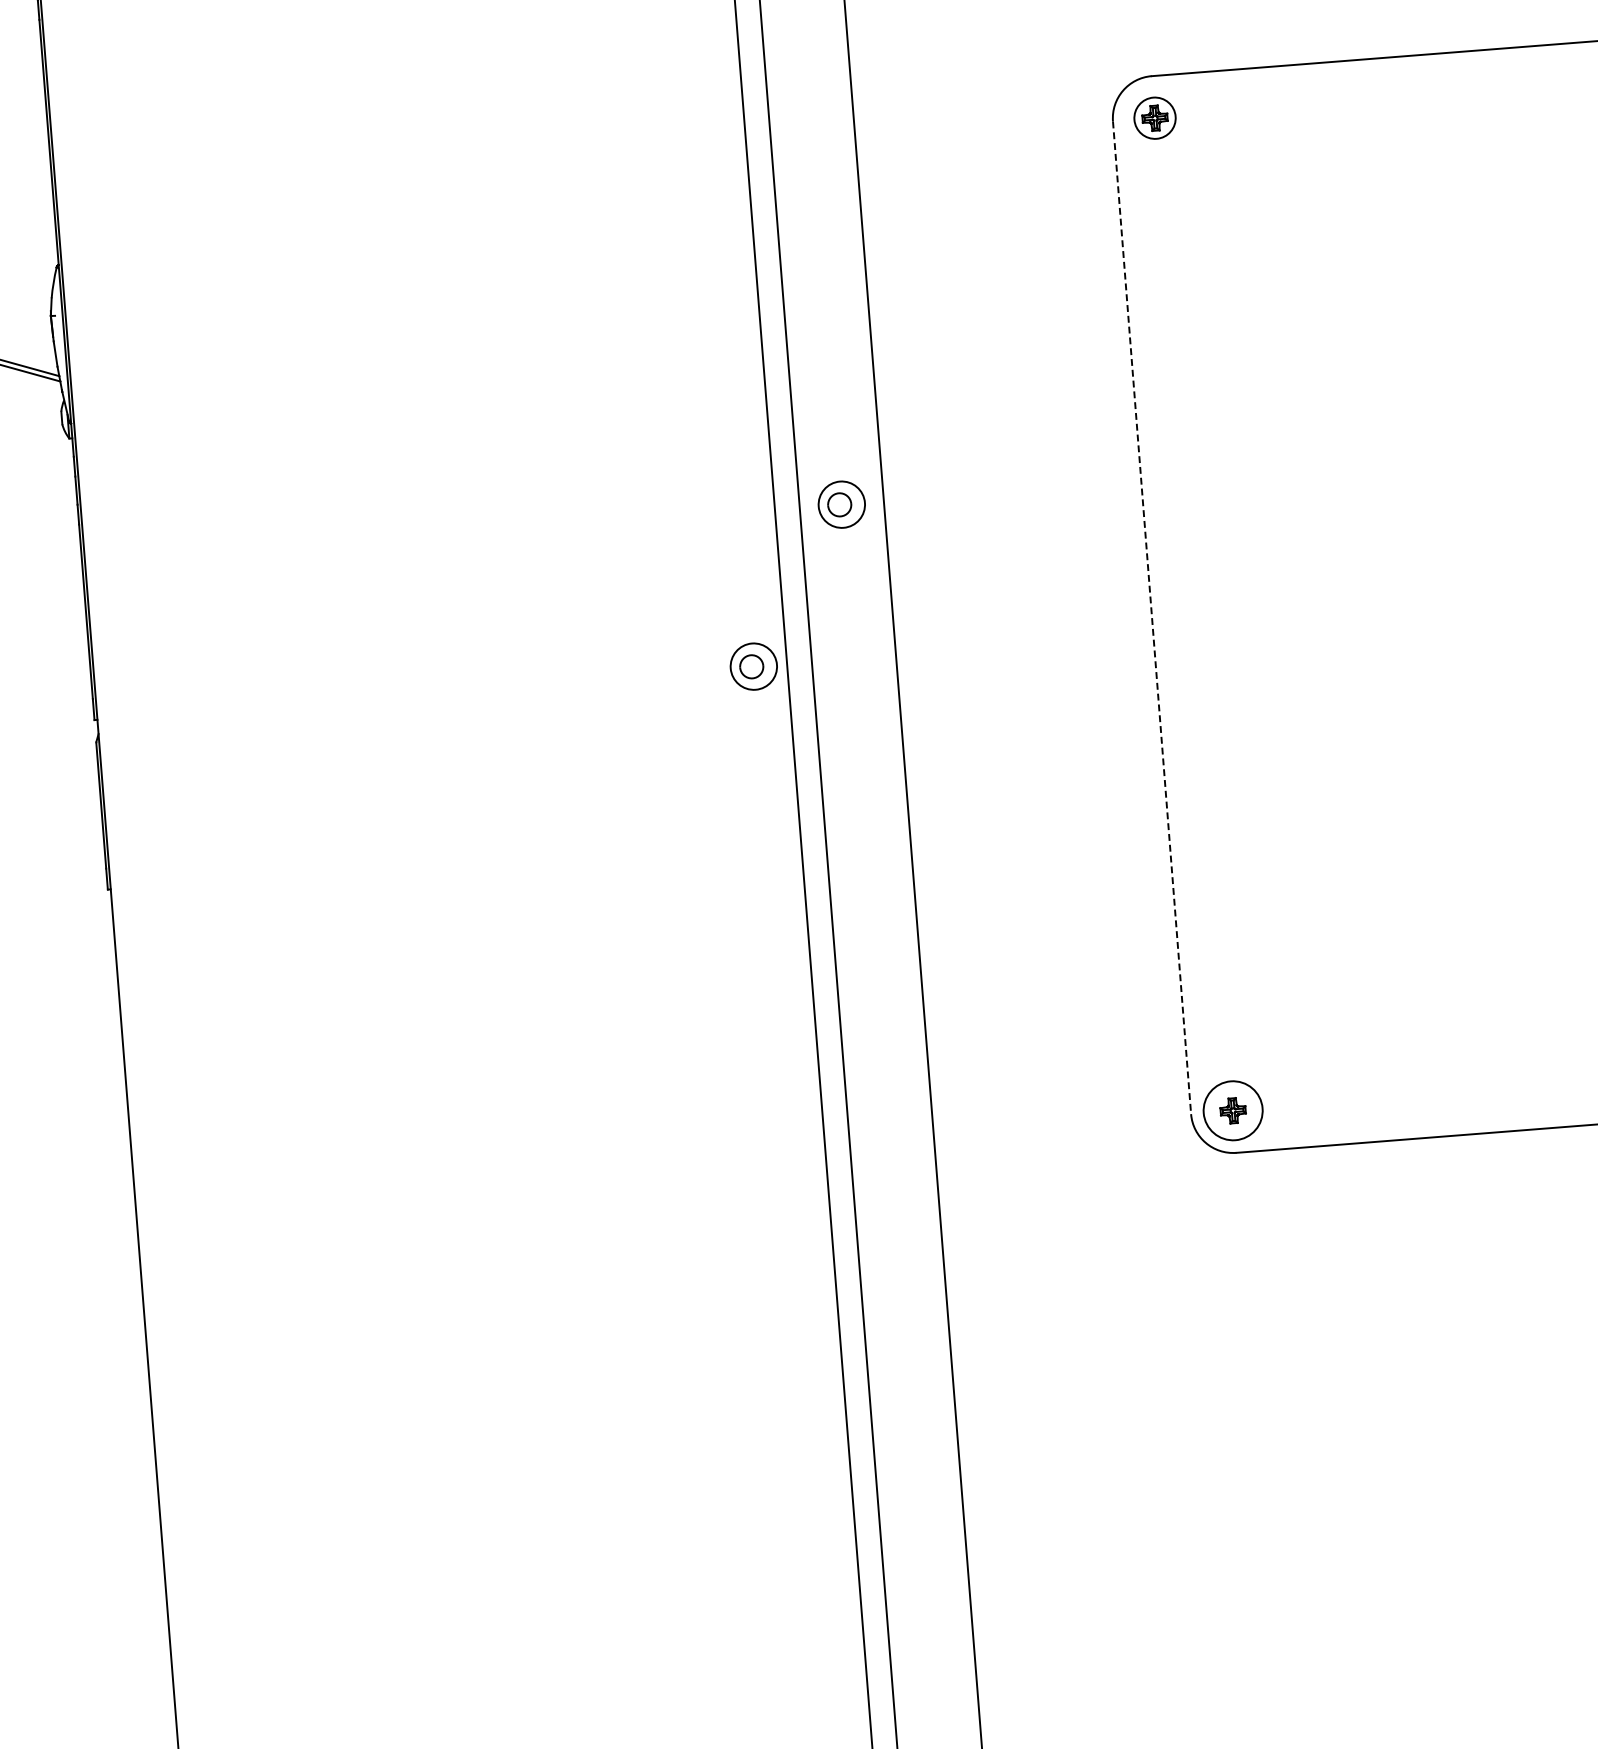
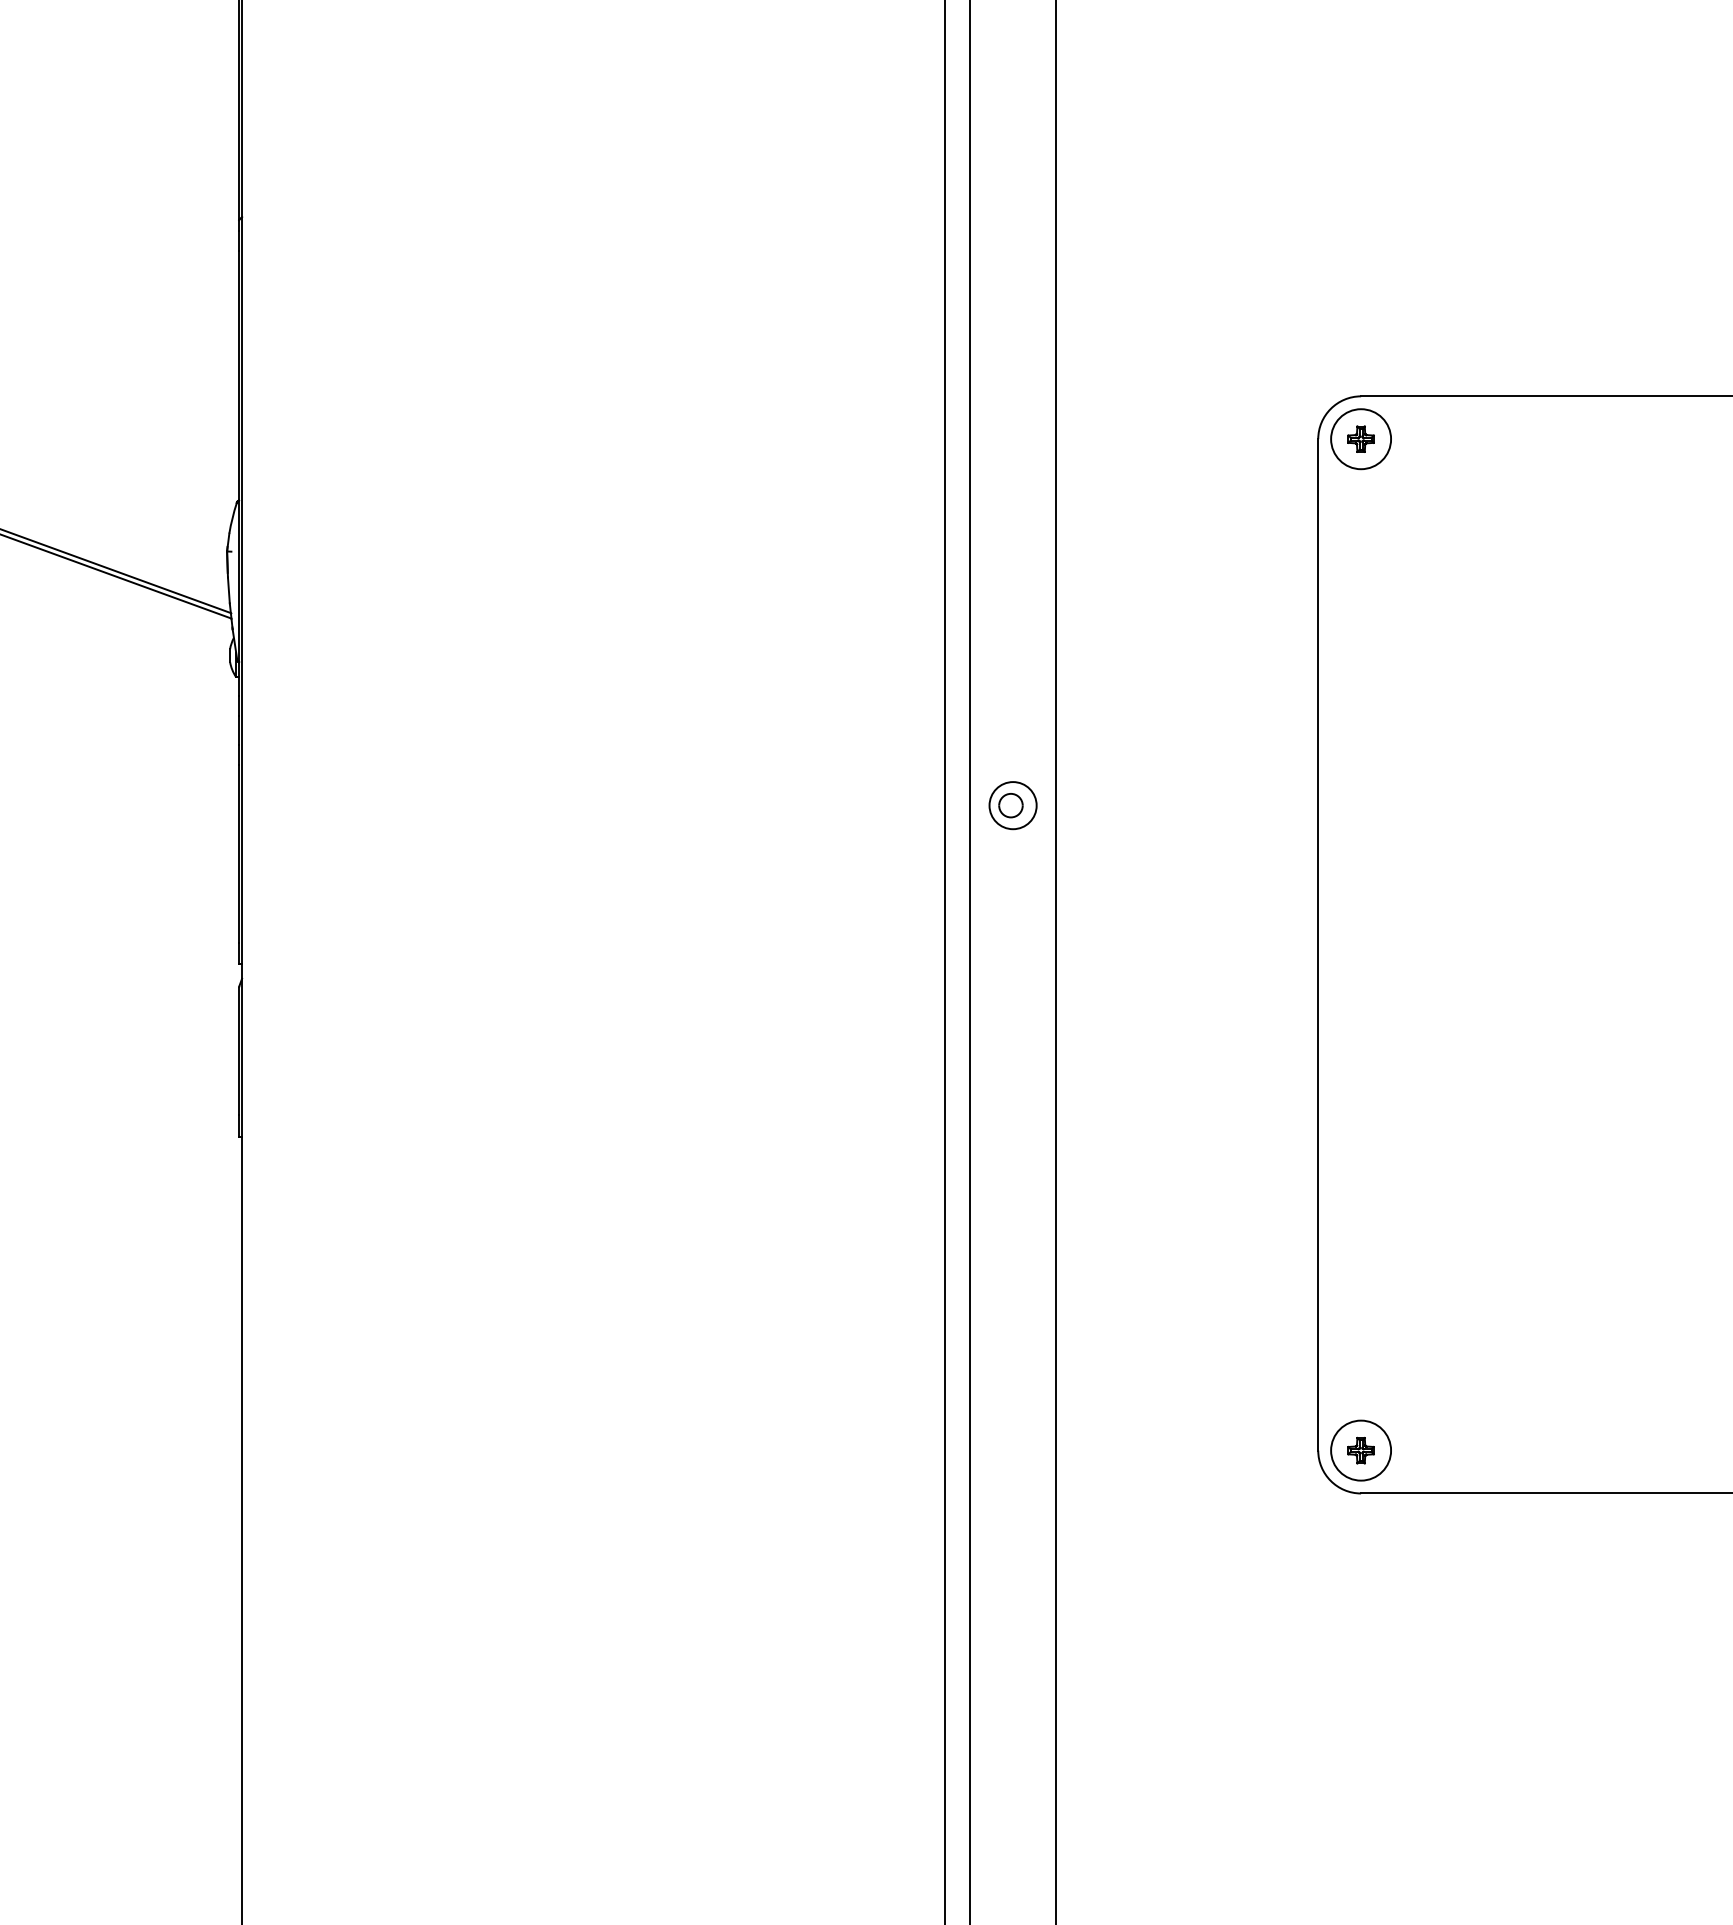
circle: (1155, 118) -> (1361, 439), size x1.43
line: (1152, 617) -> (1318, 944), dashed -> solid
part: (753, 666) -> (910, 962), removed

